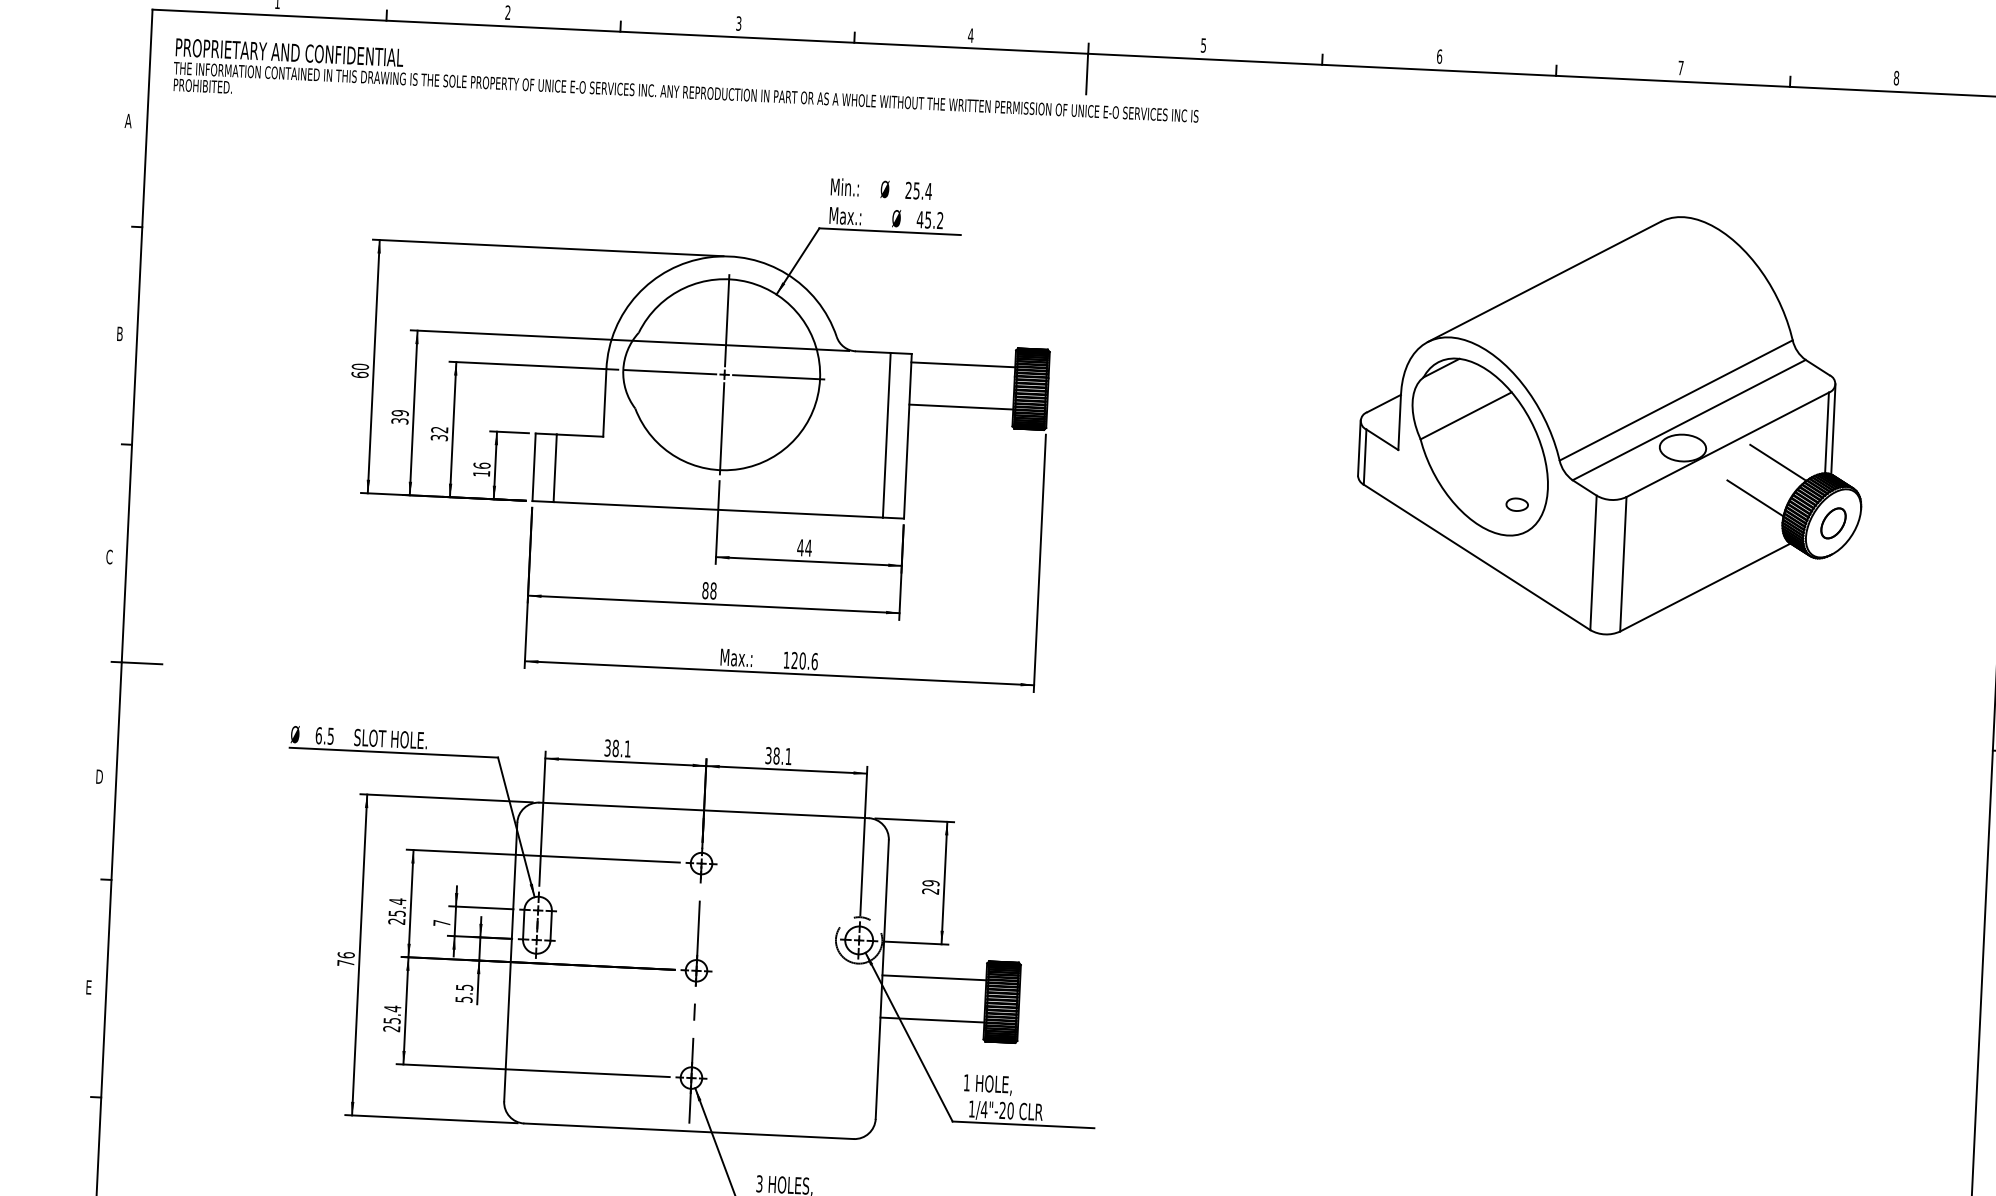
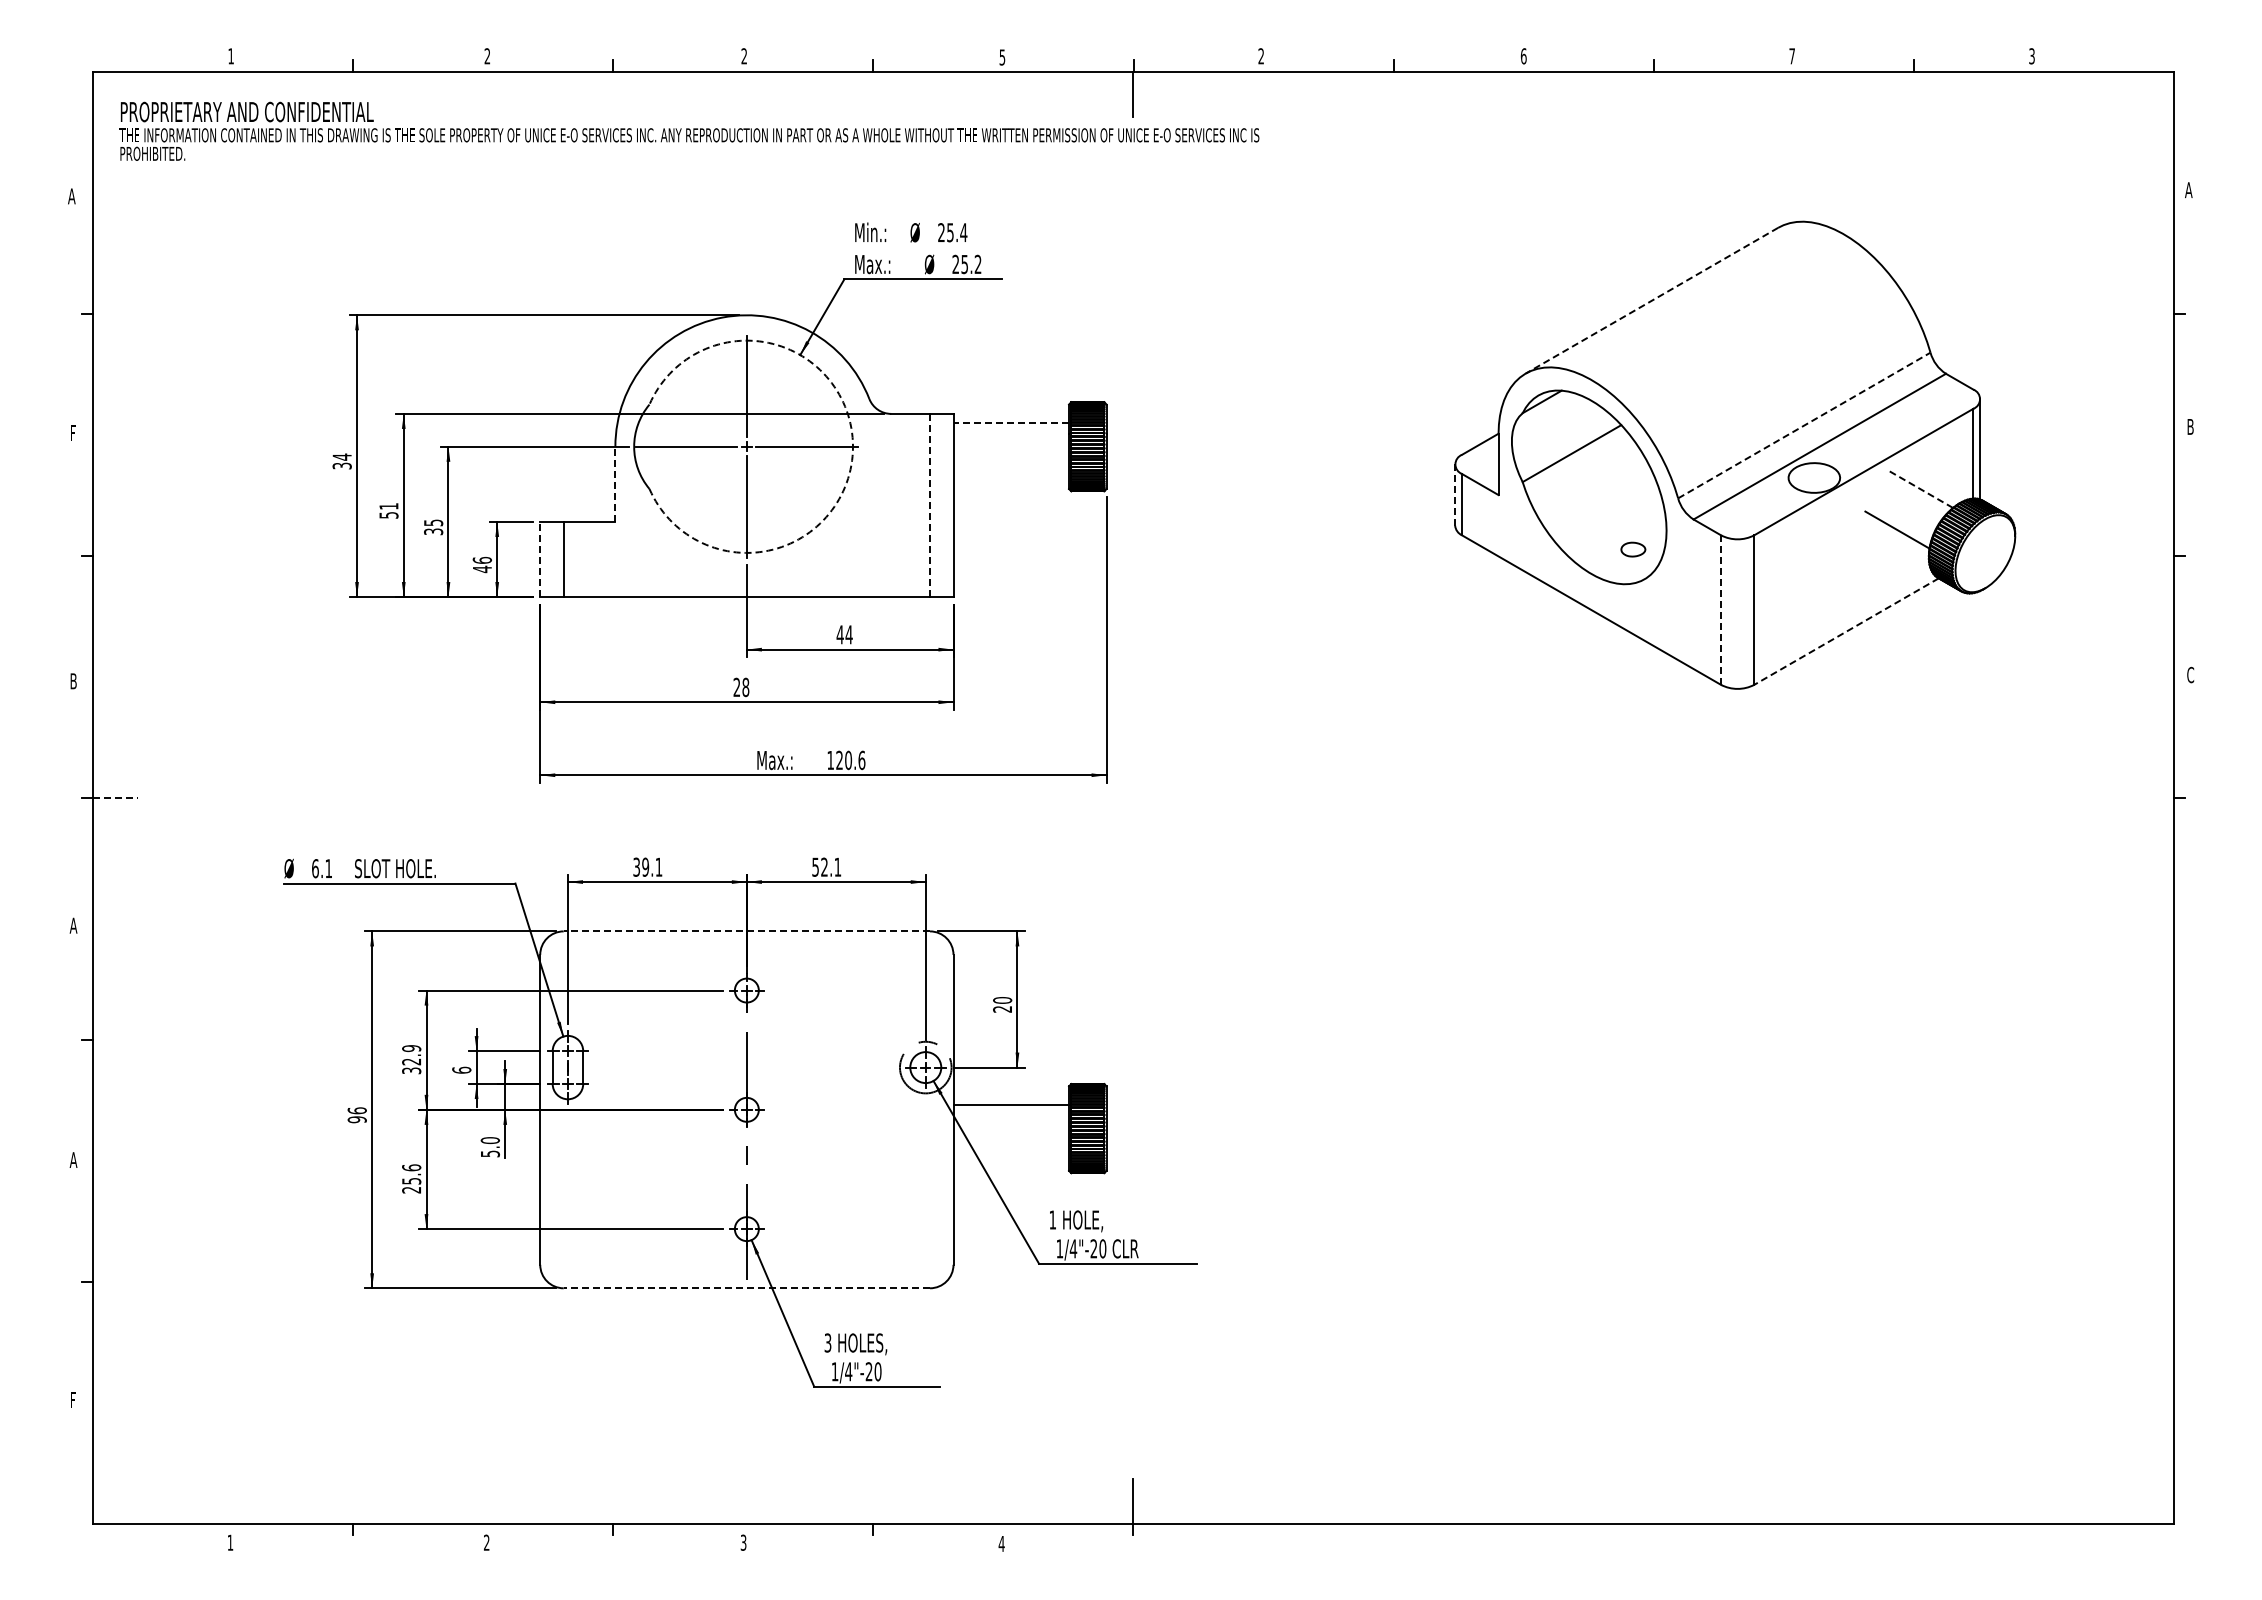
text: (739, 23) -> (744, 56), 3 -> 2
text: (970, 35) -> (1002, 57), 4 -> 5
text: (1202, 45) -> (1260, 56), 5 -> 2
text: (1896, 78) -> (2031, 56), 8 -> 3
text: (919, 218) -> (955, 263), 45.2 -> 25.2
line: (1544, 281) -> (1651, 300), solid -> dashed
text: (119, 334) -> (73, 433), B -> F
line: (963, 365) -> (1011, 423), solid -> dashed
text: (359, 370) -> (341, 461), 60 -> 34
arc: (820, 379) -> (853, 446), solid -> dashed
line: (1676, 400) -> (1804, 425), solid -> dashed
line: (604, 403) -> (615, 484), solid -> dashed
line: (961, 407) -> (1011, 470), removed
text: (399, 416) -> (388, 510), 39 -> 51
text: (439, 429) -> (433, 522), 32 -> 35
line: (887, 435) -> (930, 505), solid -> dashed
line: (1359, 448) -> (1455, 495), solid -> dashed
line: (1777, 462) -> (1920, 489), solid -> dashed
line: (534, 467) -> (540, 559), solid -> dashed
text: (481, 473) -> (482, 569), 16 -> 46
part: (1833, 523) -> (1985, 553), removed
text: (109, 557) -> (73, 681), C -> B
line: (1593, 563) -> (1721, 610), solid -> dashed
line: (1705, 587) -> (1846, 631), solid -> dashed
text: (705, 590) -> (736, 687), 88 -> 28
line: (142, 663) -> (115, 797), solid -> dashed
text: (330, 736) -> (328, 868), 6.5 -> 6.1
text: (615, 747) -> (645, 866), 38.1 -> 39.1
text: (772, 755) -> (819, 866), 38.1 -> 52.1
text: (98, 776) -> (73, 925), D -> A
line: (703, 810) -> (746, 931), solid -> dashed
text: (930, 883) -> (1002, 1000), 29 -> 20
text: (397, 911) -> (411, 1059), 25.4 -> 32.9
text: (441, 922) -> (461, 1069), 7 -> 6
text: (345, 962) -> (356, 1119), 76 -> 96
text: (89, 986) -> (73, 1159), E -> A
text: (463, 987) -> (489, 1140), 5.5 -> 5.0
text: (392, 1008) -> (411, 1167), 25.4 -> 25.6
line: (932, 1020) -> (1011, 1152), removed
line: (688, 1131) -> (746, 1288), solid -> dashed

